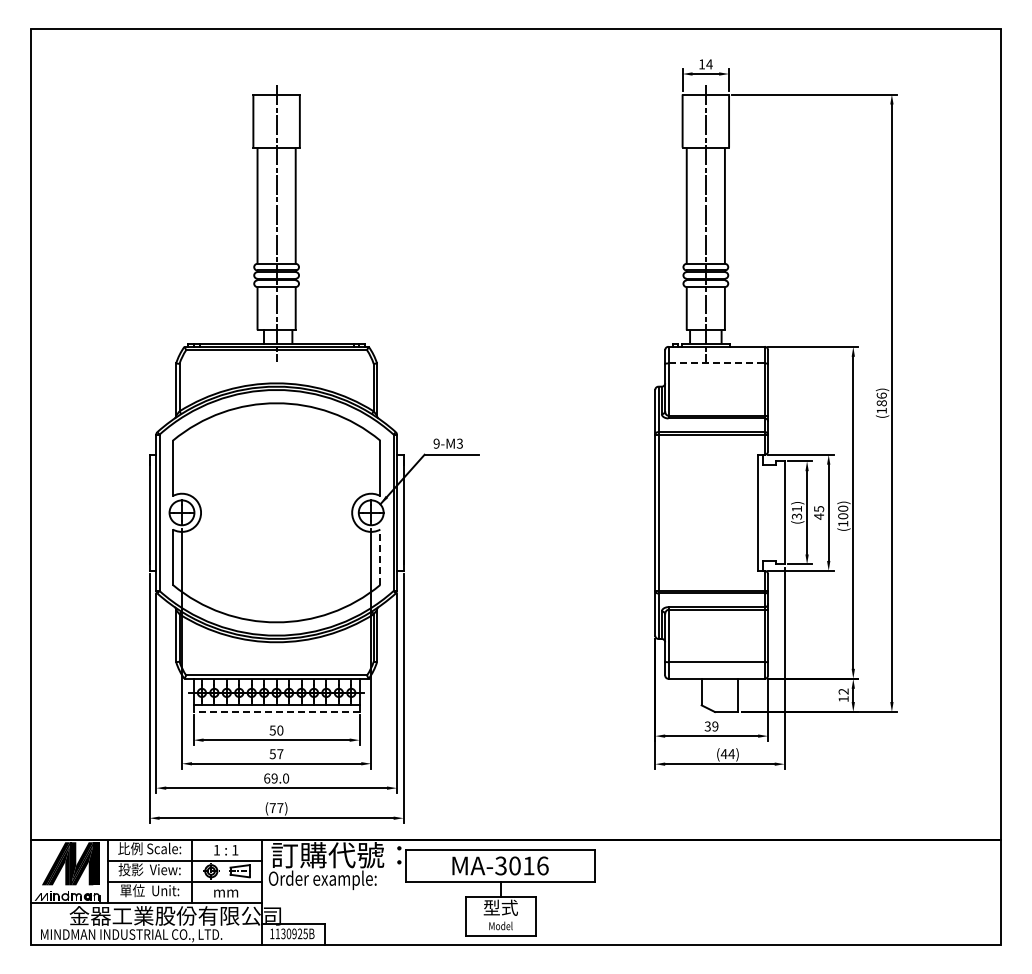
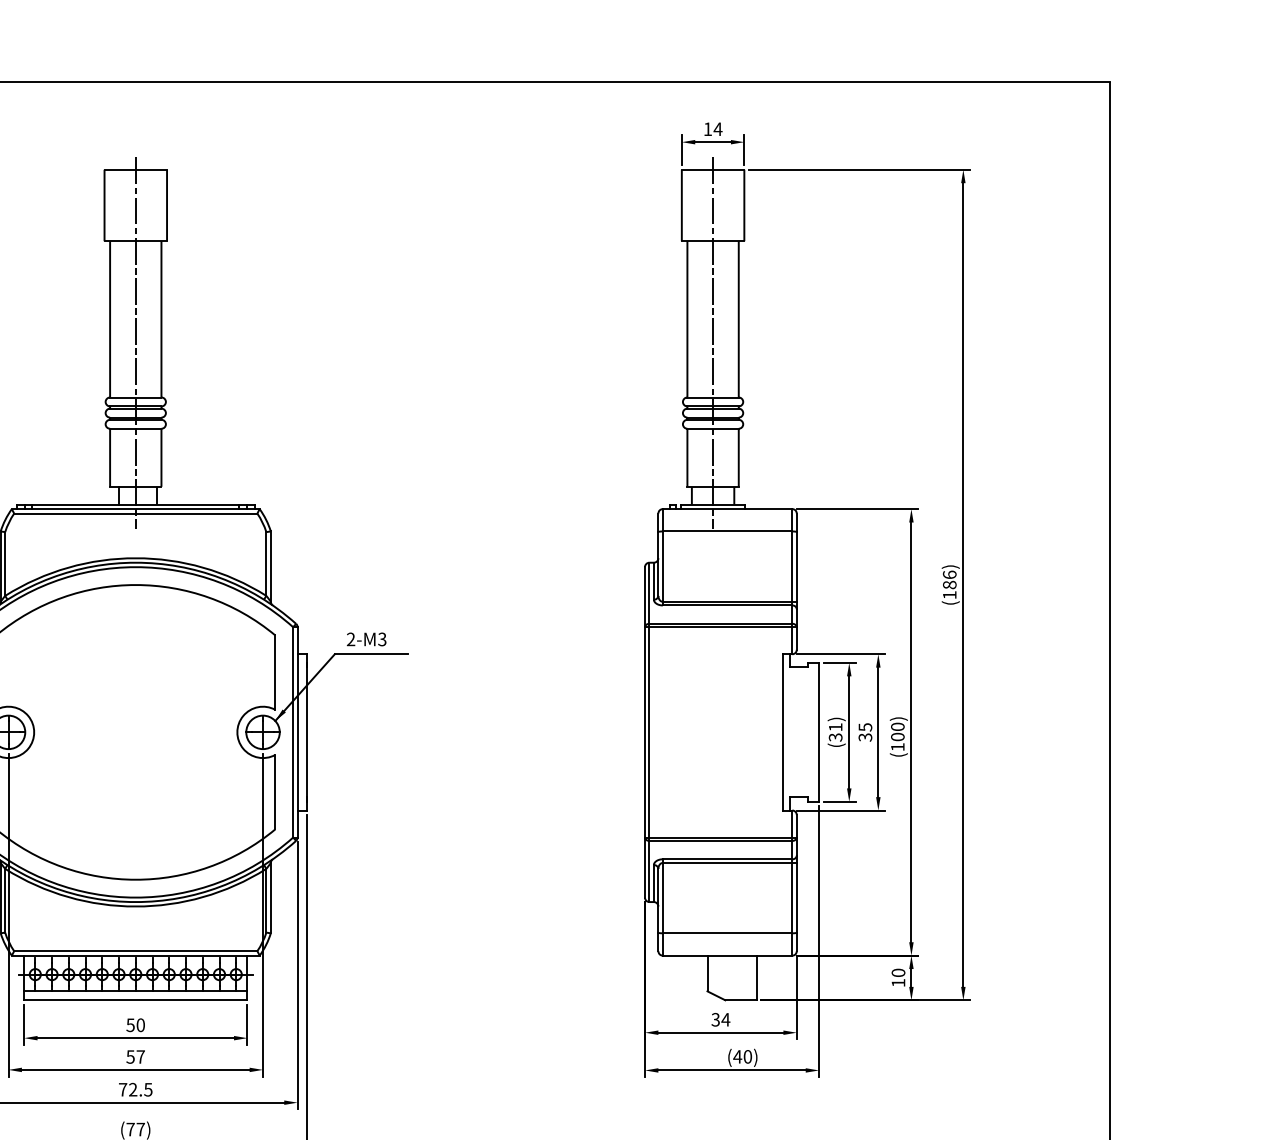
line: (717, 363) -> (728, 531), dashed -> solid
text: (436, 443) -> (350, 639), 9-M3 -> 2-M3
text: (819, 516) -> (865, 737), 45 -> 35
line: (380, 557) -> (275, 792), dashed -> solid
text: (843, 691) -> (898, 972), 12 -> 10
line: (276, 712) -> (135, 1000), dashed -> solid
text: (715, 726) -> (726, 1019), 39 -> 34
text: (731, 754) -> (747, 1057), (44) -> (40)
text: (276, 778) -> (135, 1089), 69.0 -> 72.5

